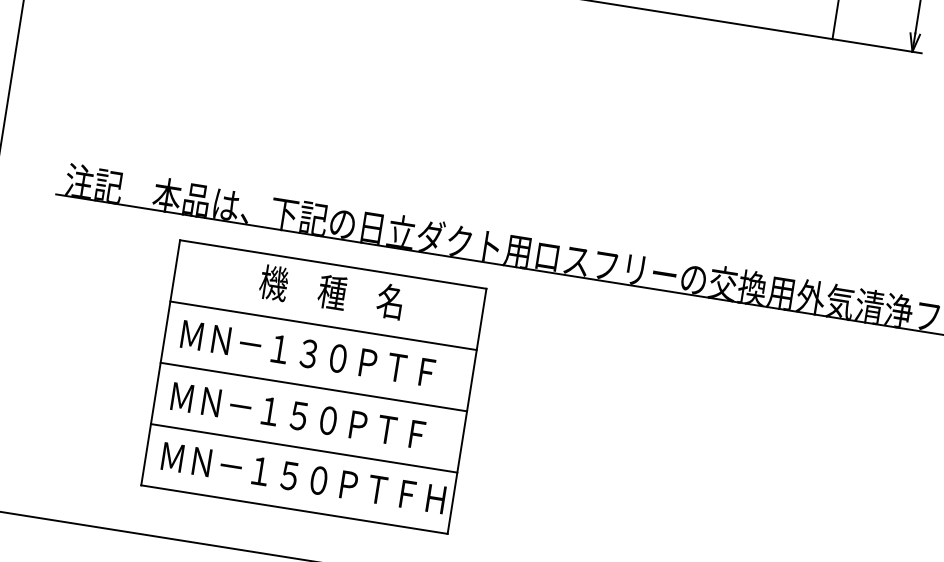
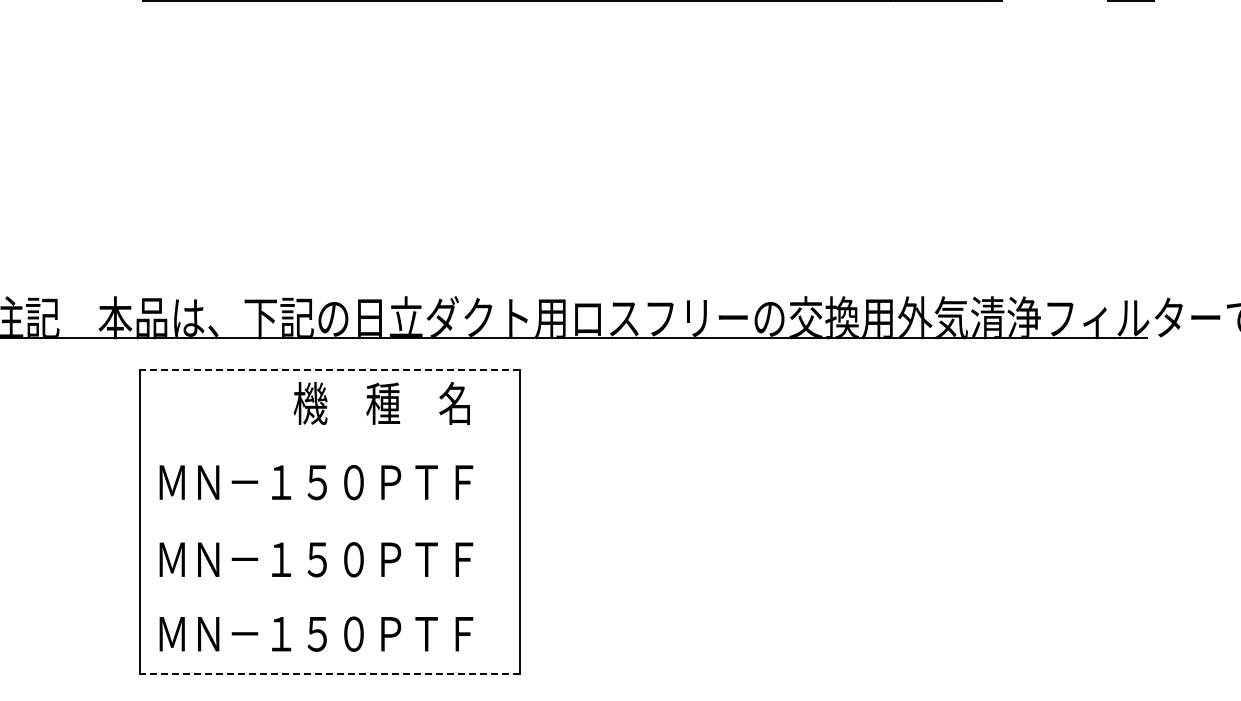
line: (333, 264) -> (329, 369), solid -> dashed
text: (331, 292) -> (381, 403), moved
line: (323, 325) -> (329, 445), removed
text: (308, 353) -> (316, 482), ＭＮ－１３０ＰＴＦ -> ＭＮ－１５０ＰＴＦ
line: (313, 386) -> (329, 521), removed
line: (303, 447) -> (329, 597), removed
text: (436, 499) -> (499, 634), ＭＮ－１５０ＰＴＦＨ -> ＭＮ－１５０ＰＴＦ
line: (294, 509) -> (329, 674), solid -> dashed

